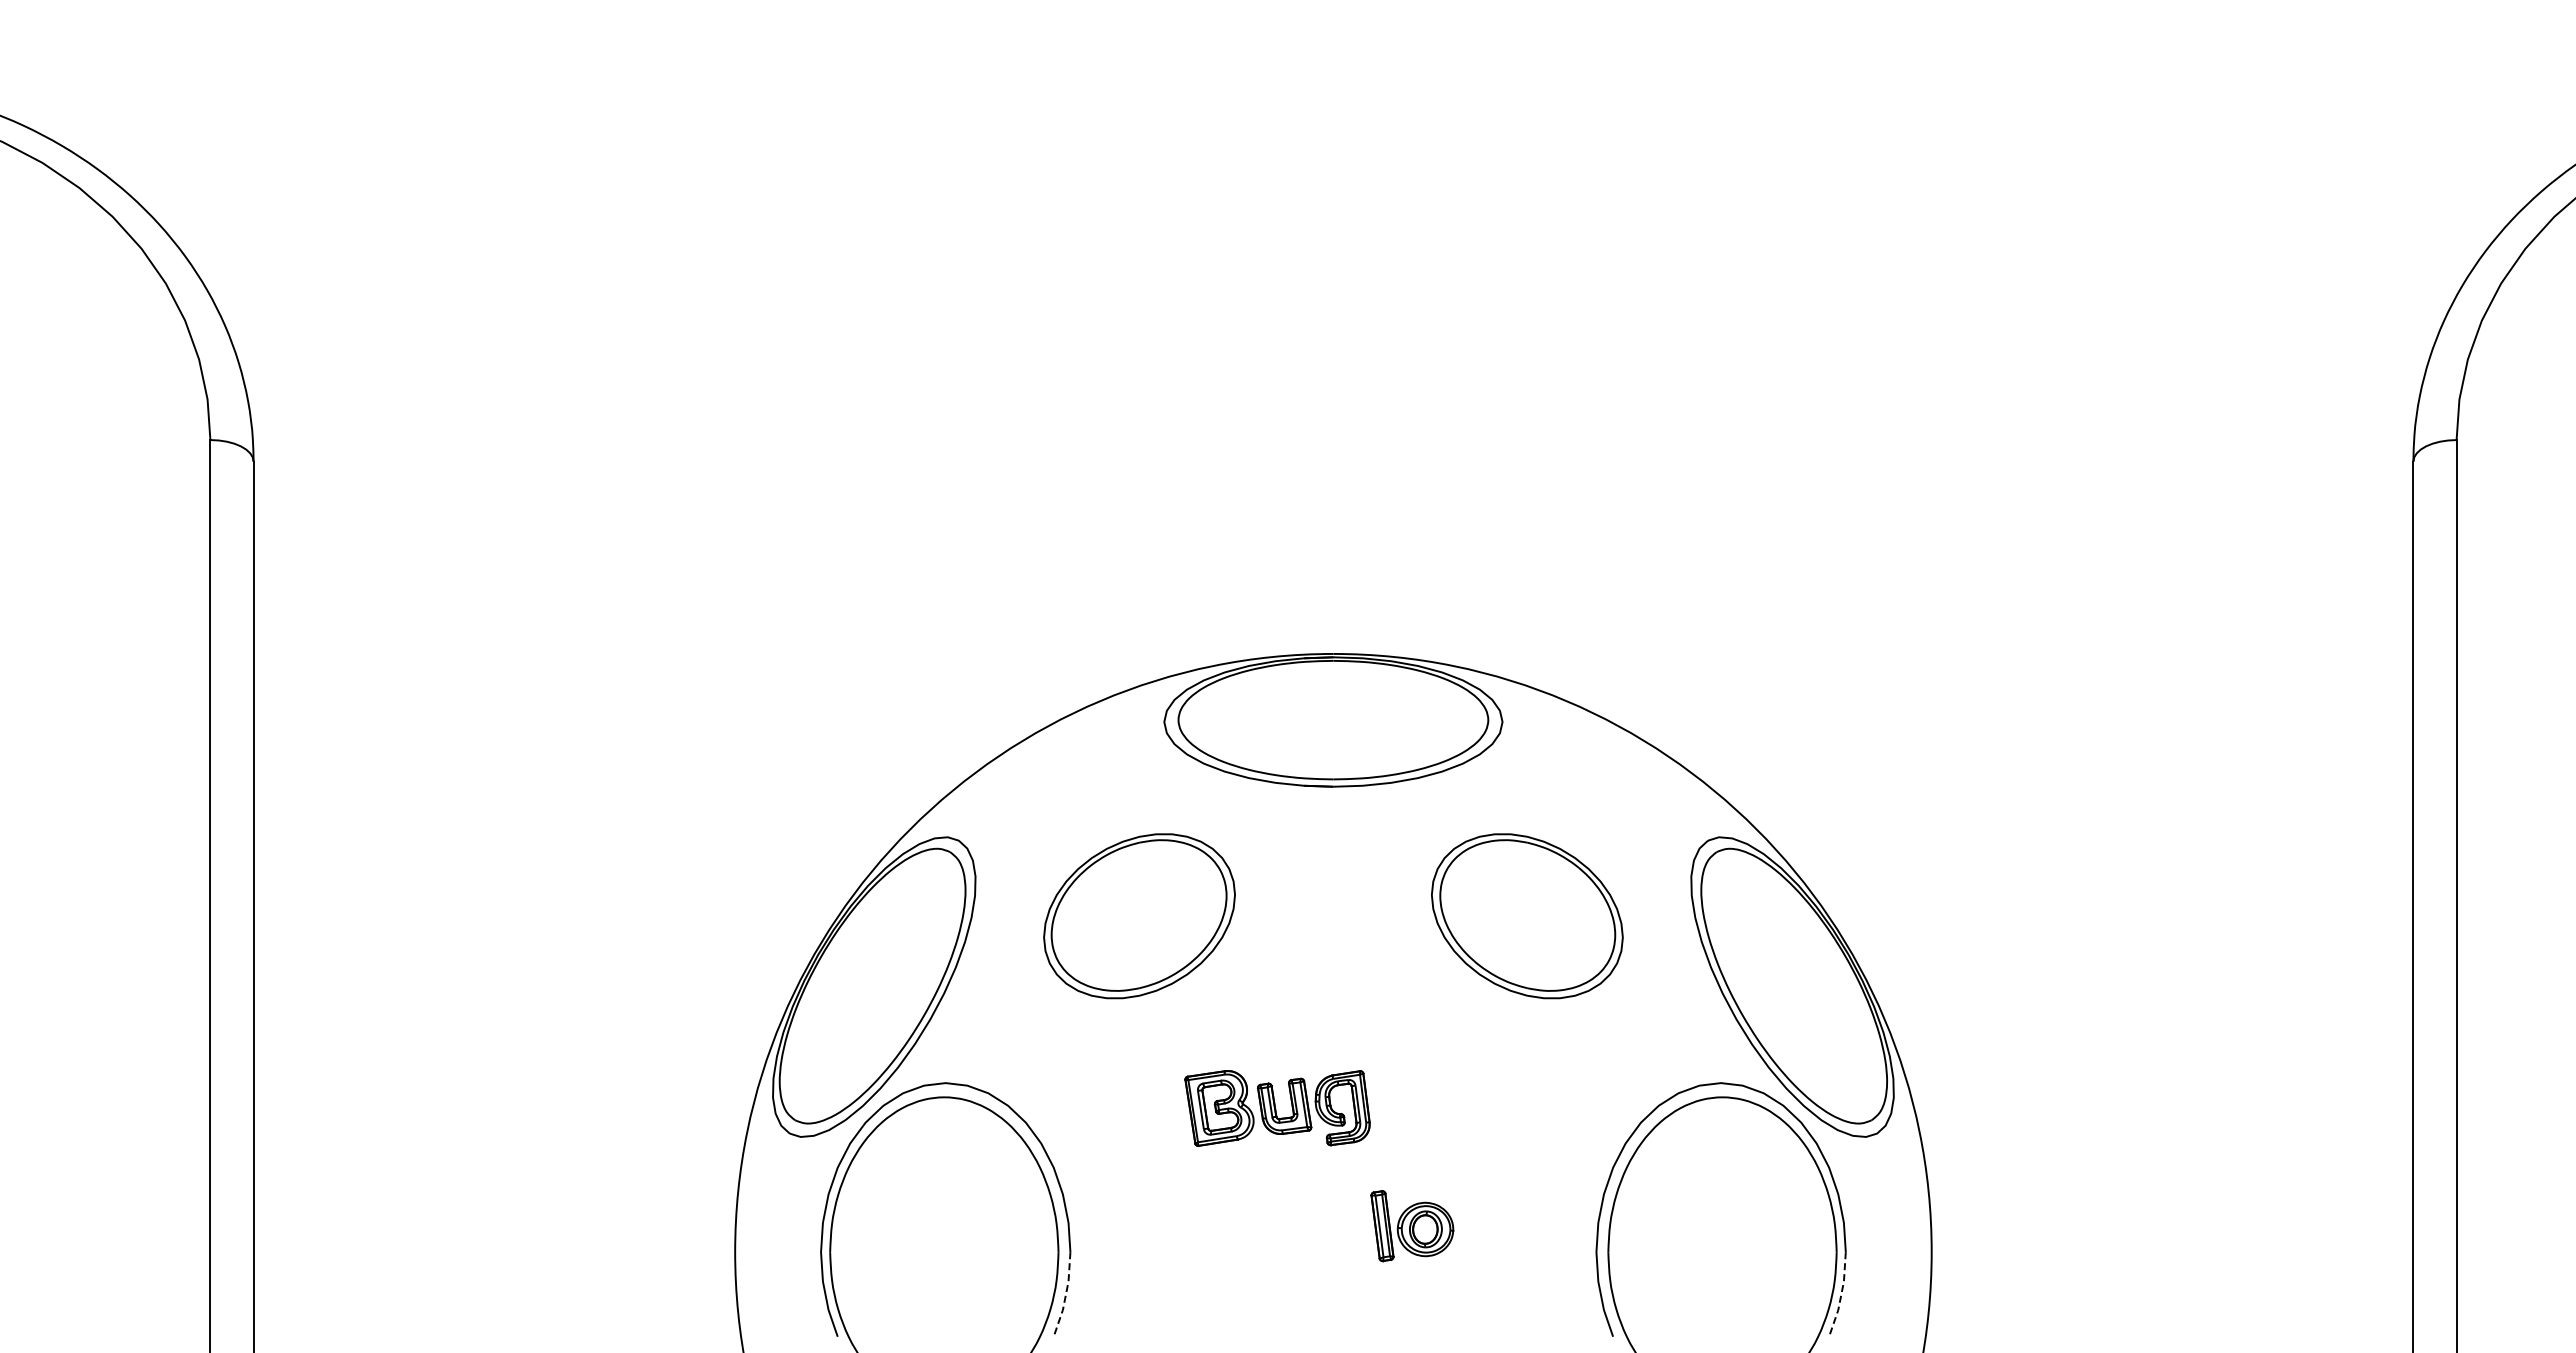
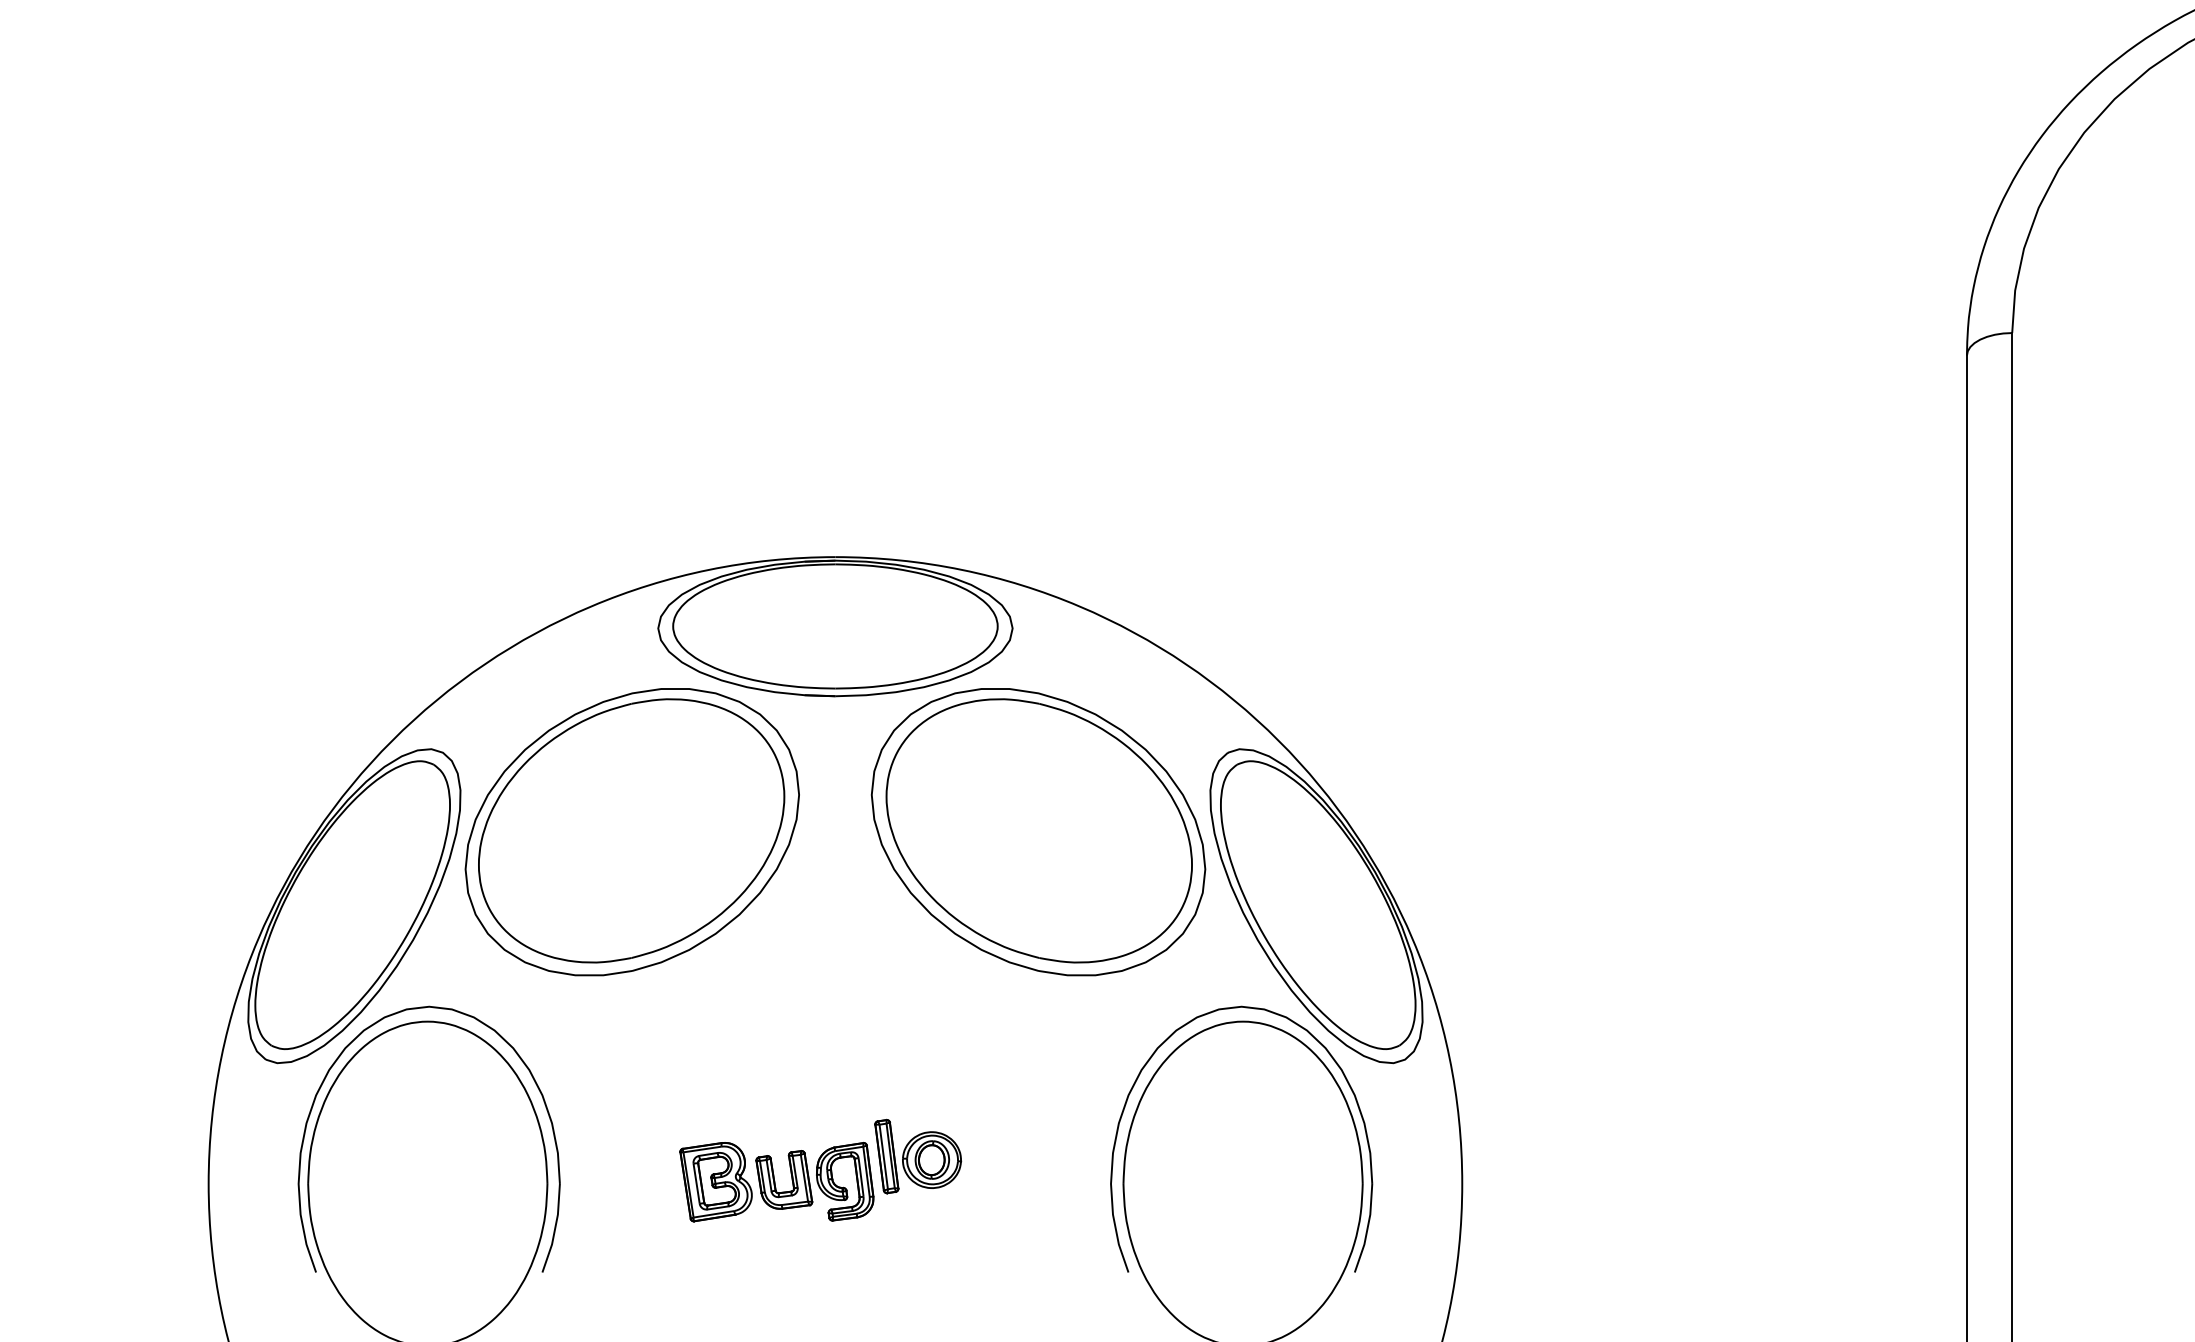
part: (1139, 915) -> (632, 831), size x1.67
part: (1527, 915) -> (1038, 831), size x1.67
part: (1277, 1108) -> (776, 1182), moved
line: (1065, 1295) -> (554, 1229), dashed -> solid
line: (1841, 1295) -> (1367, 1229), dashed -> solid

